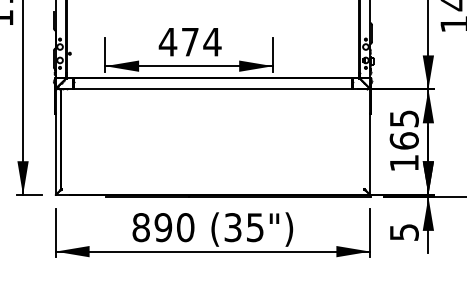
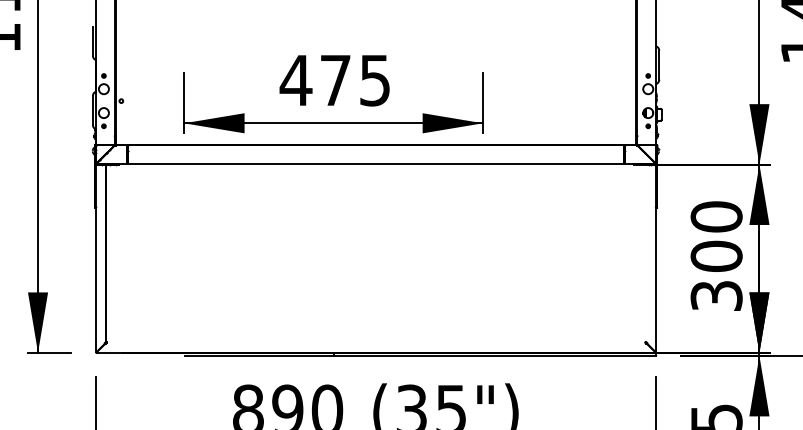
text: (212, 42) -> (375, 81), 474 -> 475
text: (403, 140) -> (715, 255), 165 -> 300

